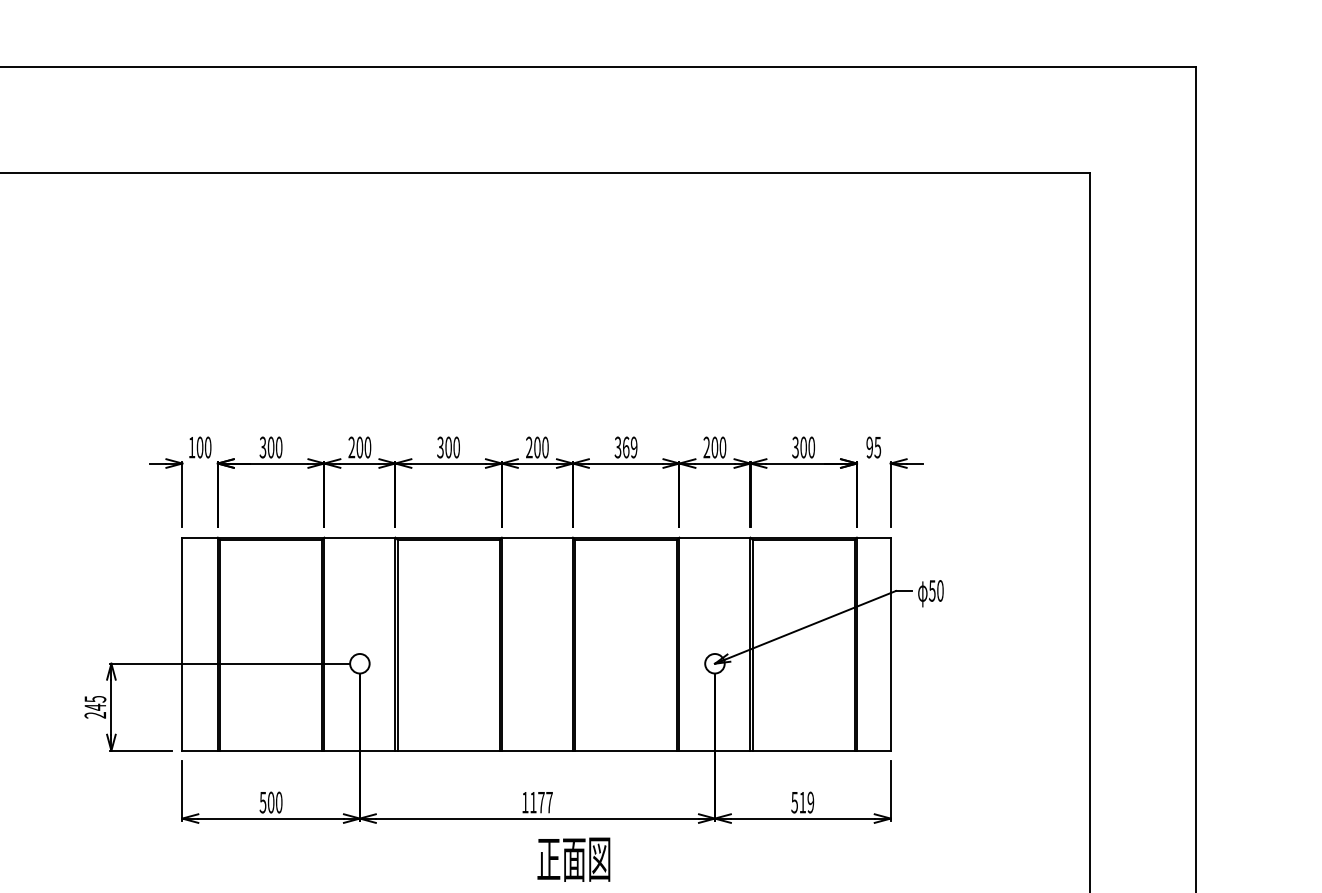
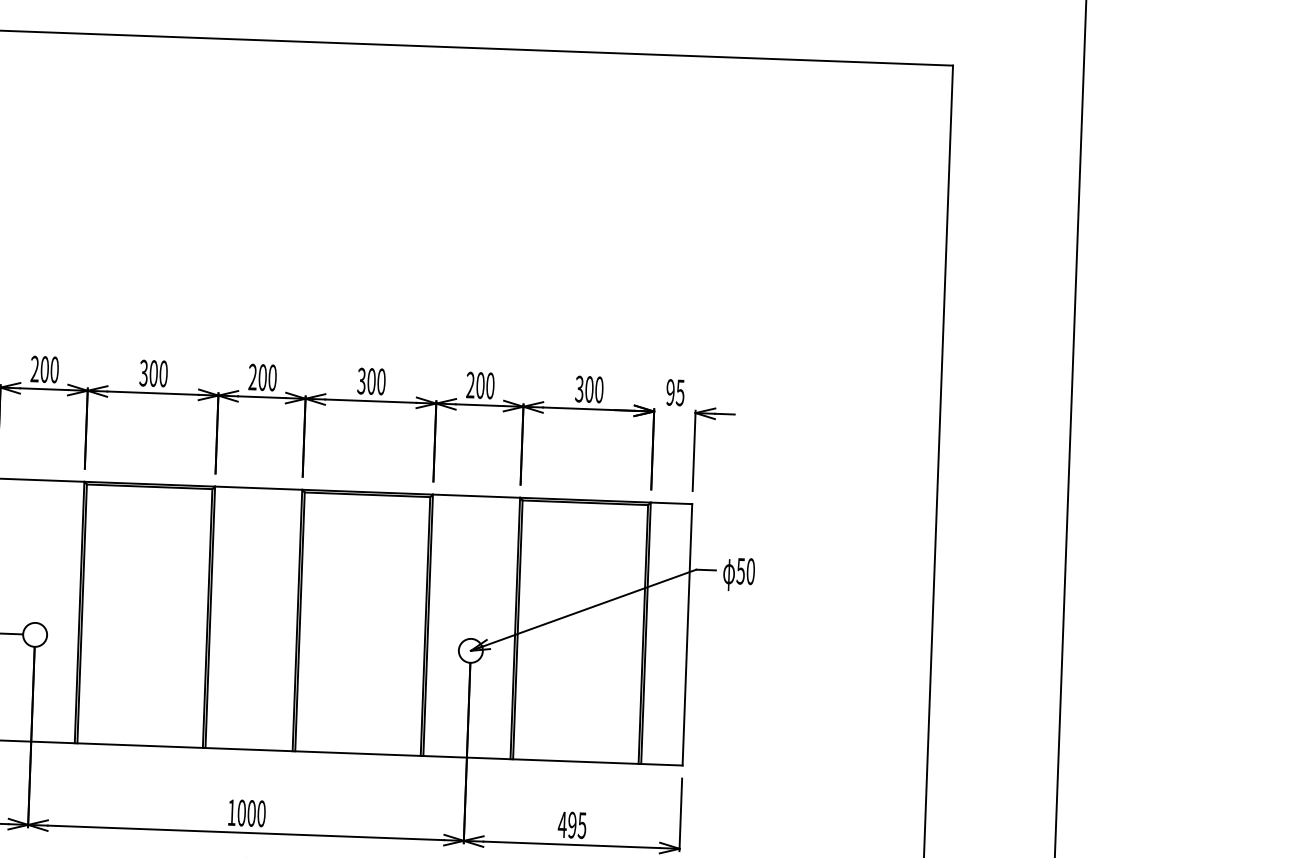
text: (630, 447) -> (376, 381), 369 -> 300
text: (541, 802) -> (251, 813), 1177 -> 1000
text: (802, 802) -> (572, 825), 519 -> 495

